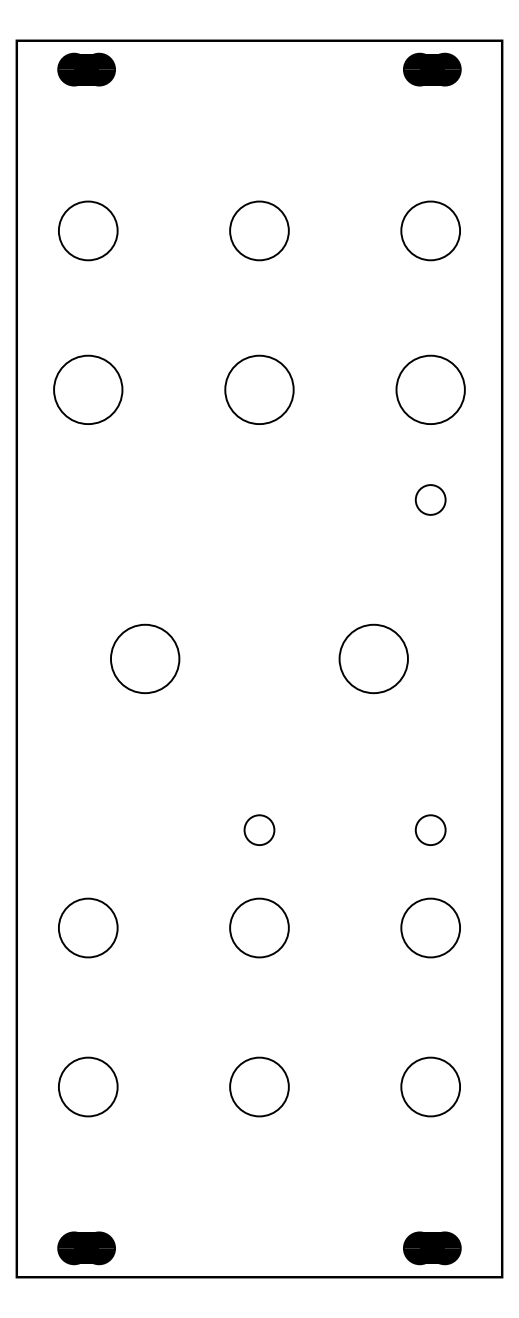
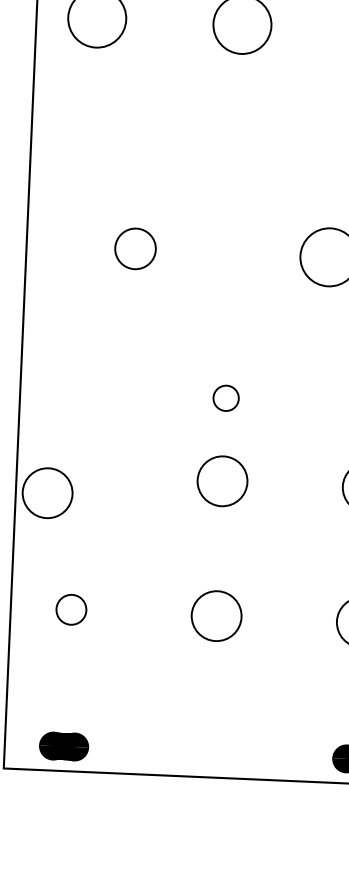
circle: (144, 658) -> (134, 248), size x0.7
circle: (88, 927) -> (47, 492), moved
circle: (87, 1086) -> (70, 609), size x0.6

